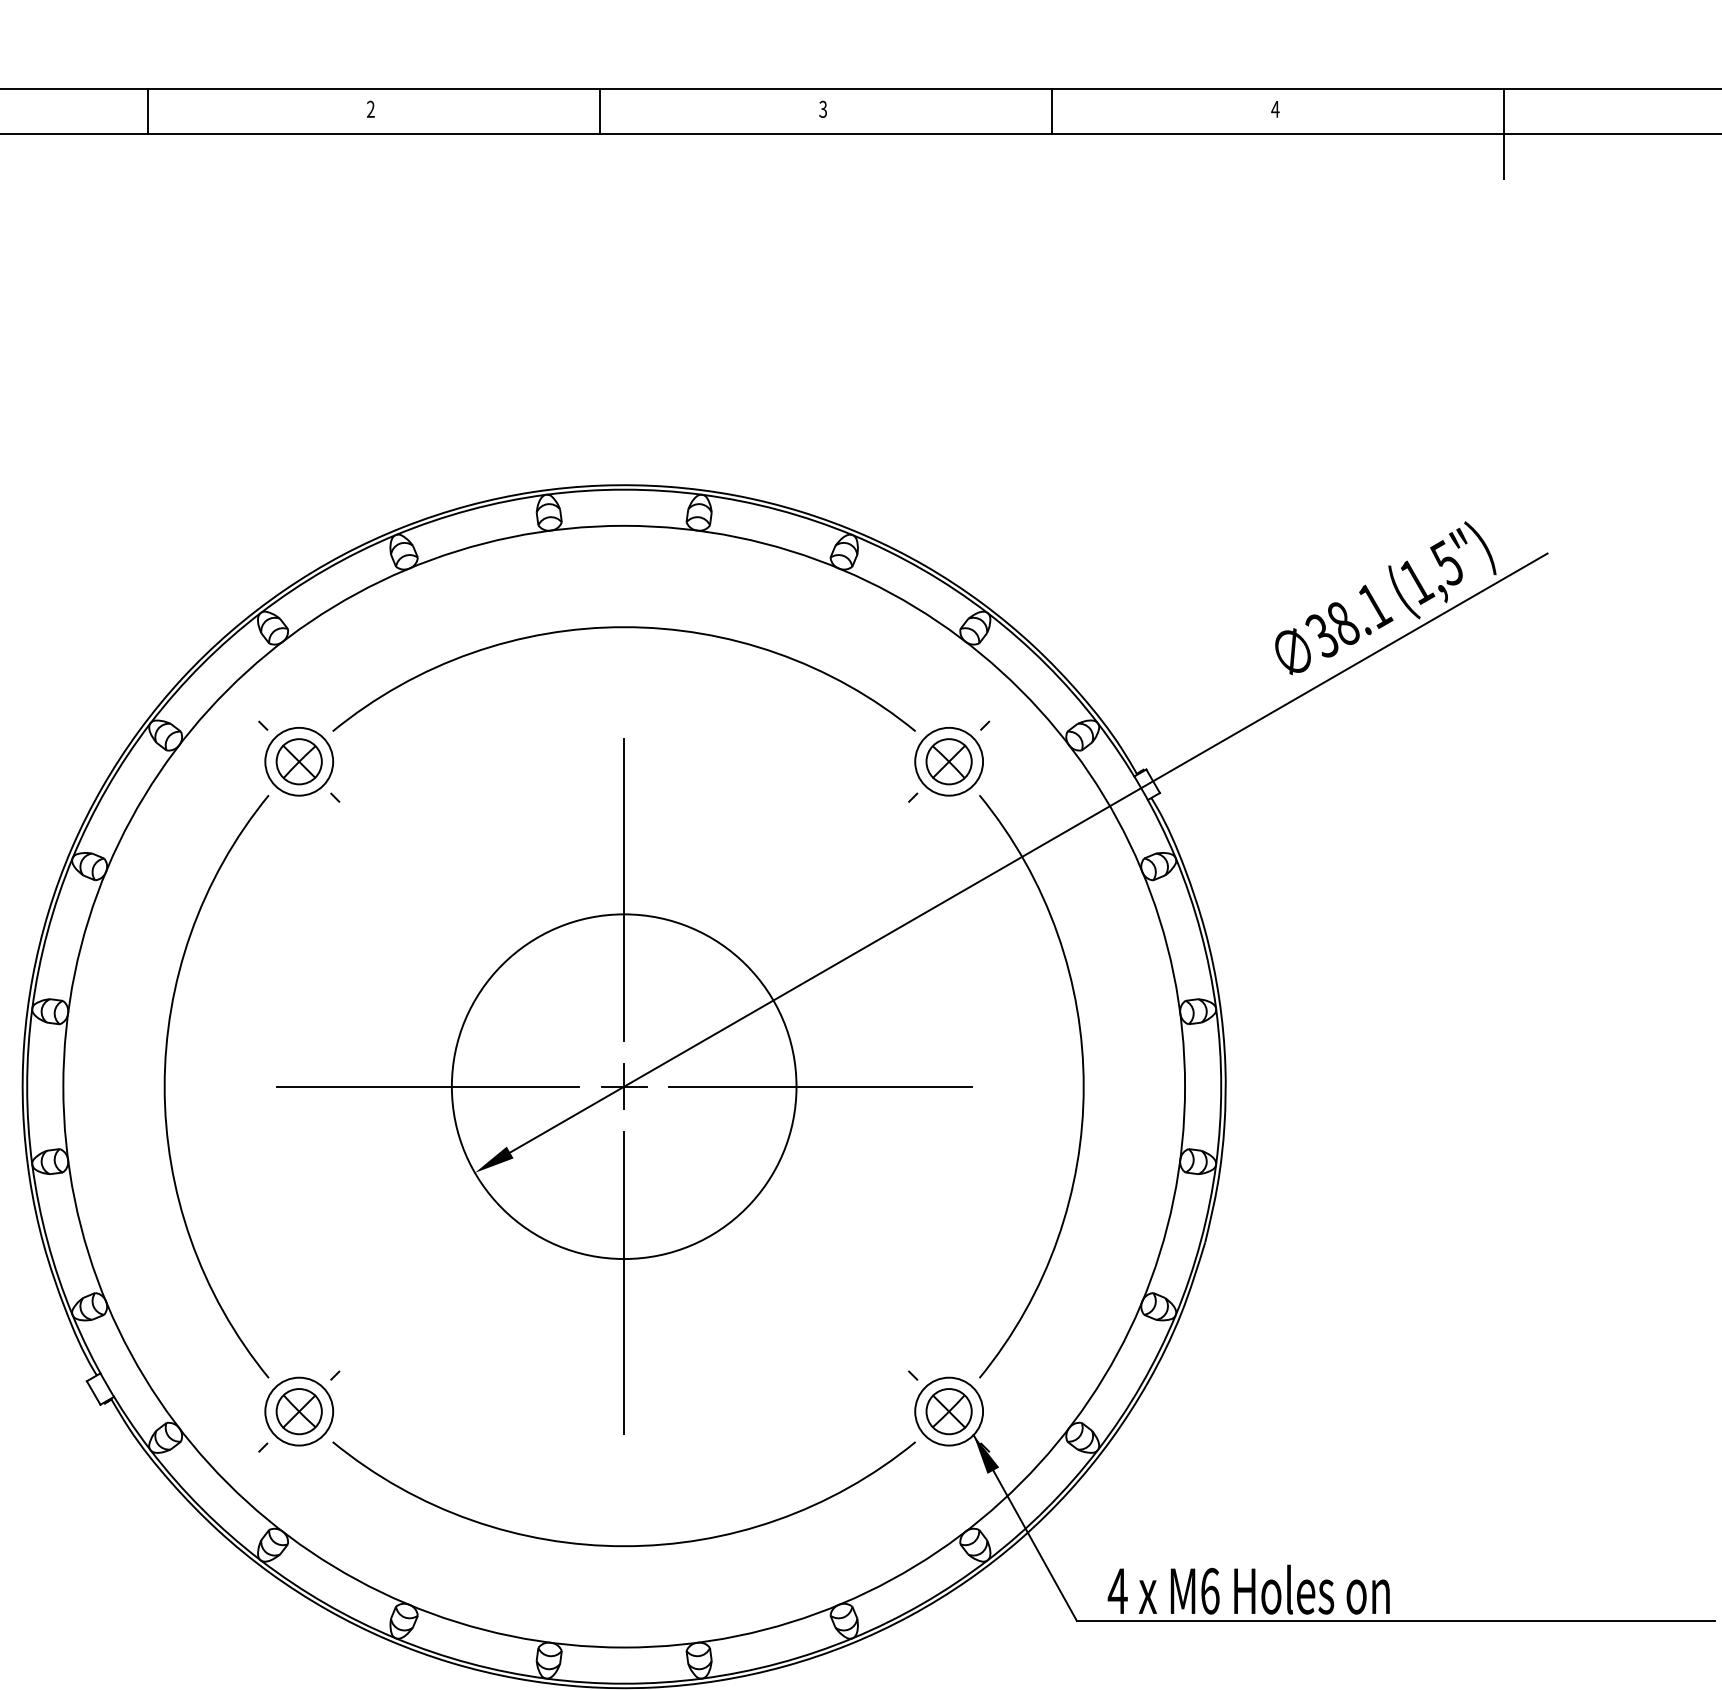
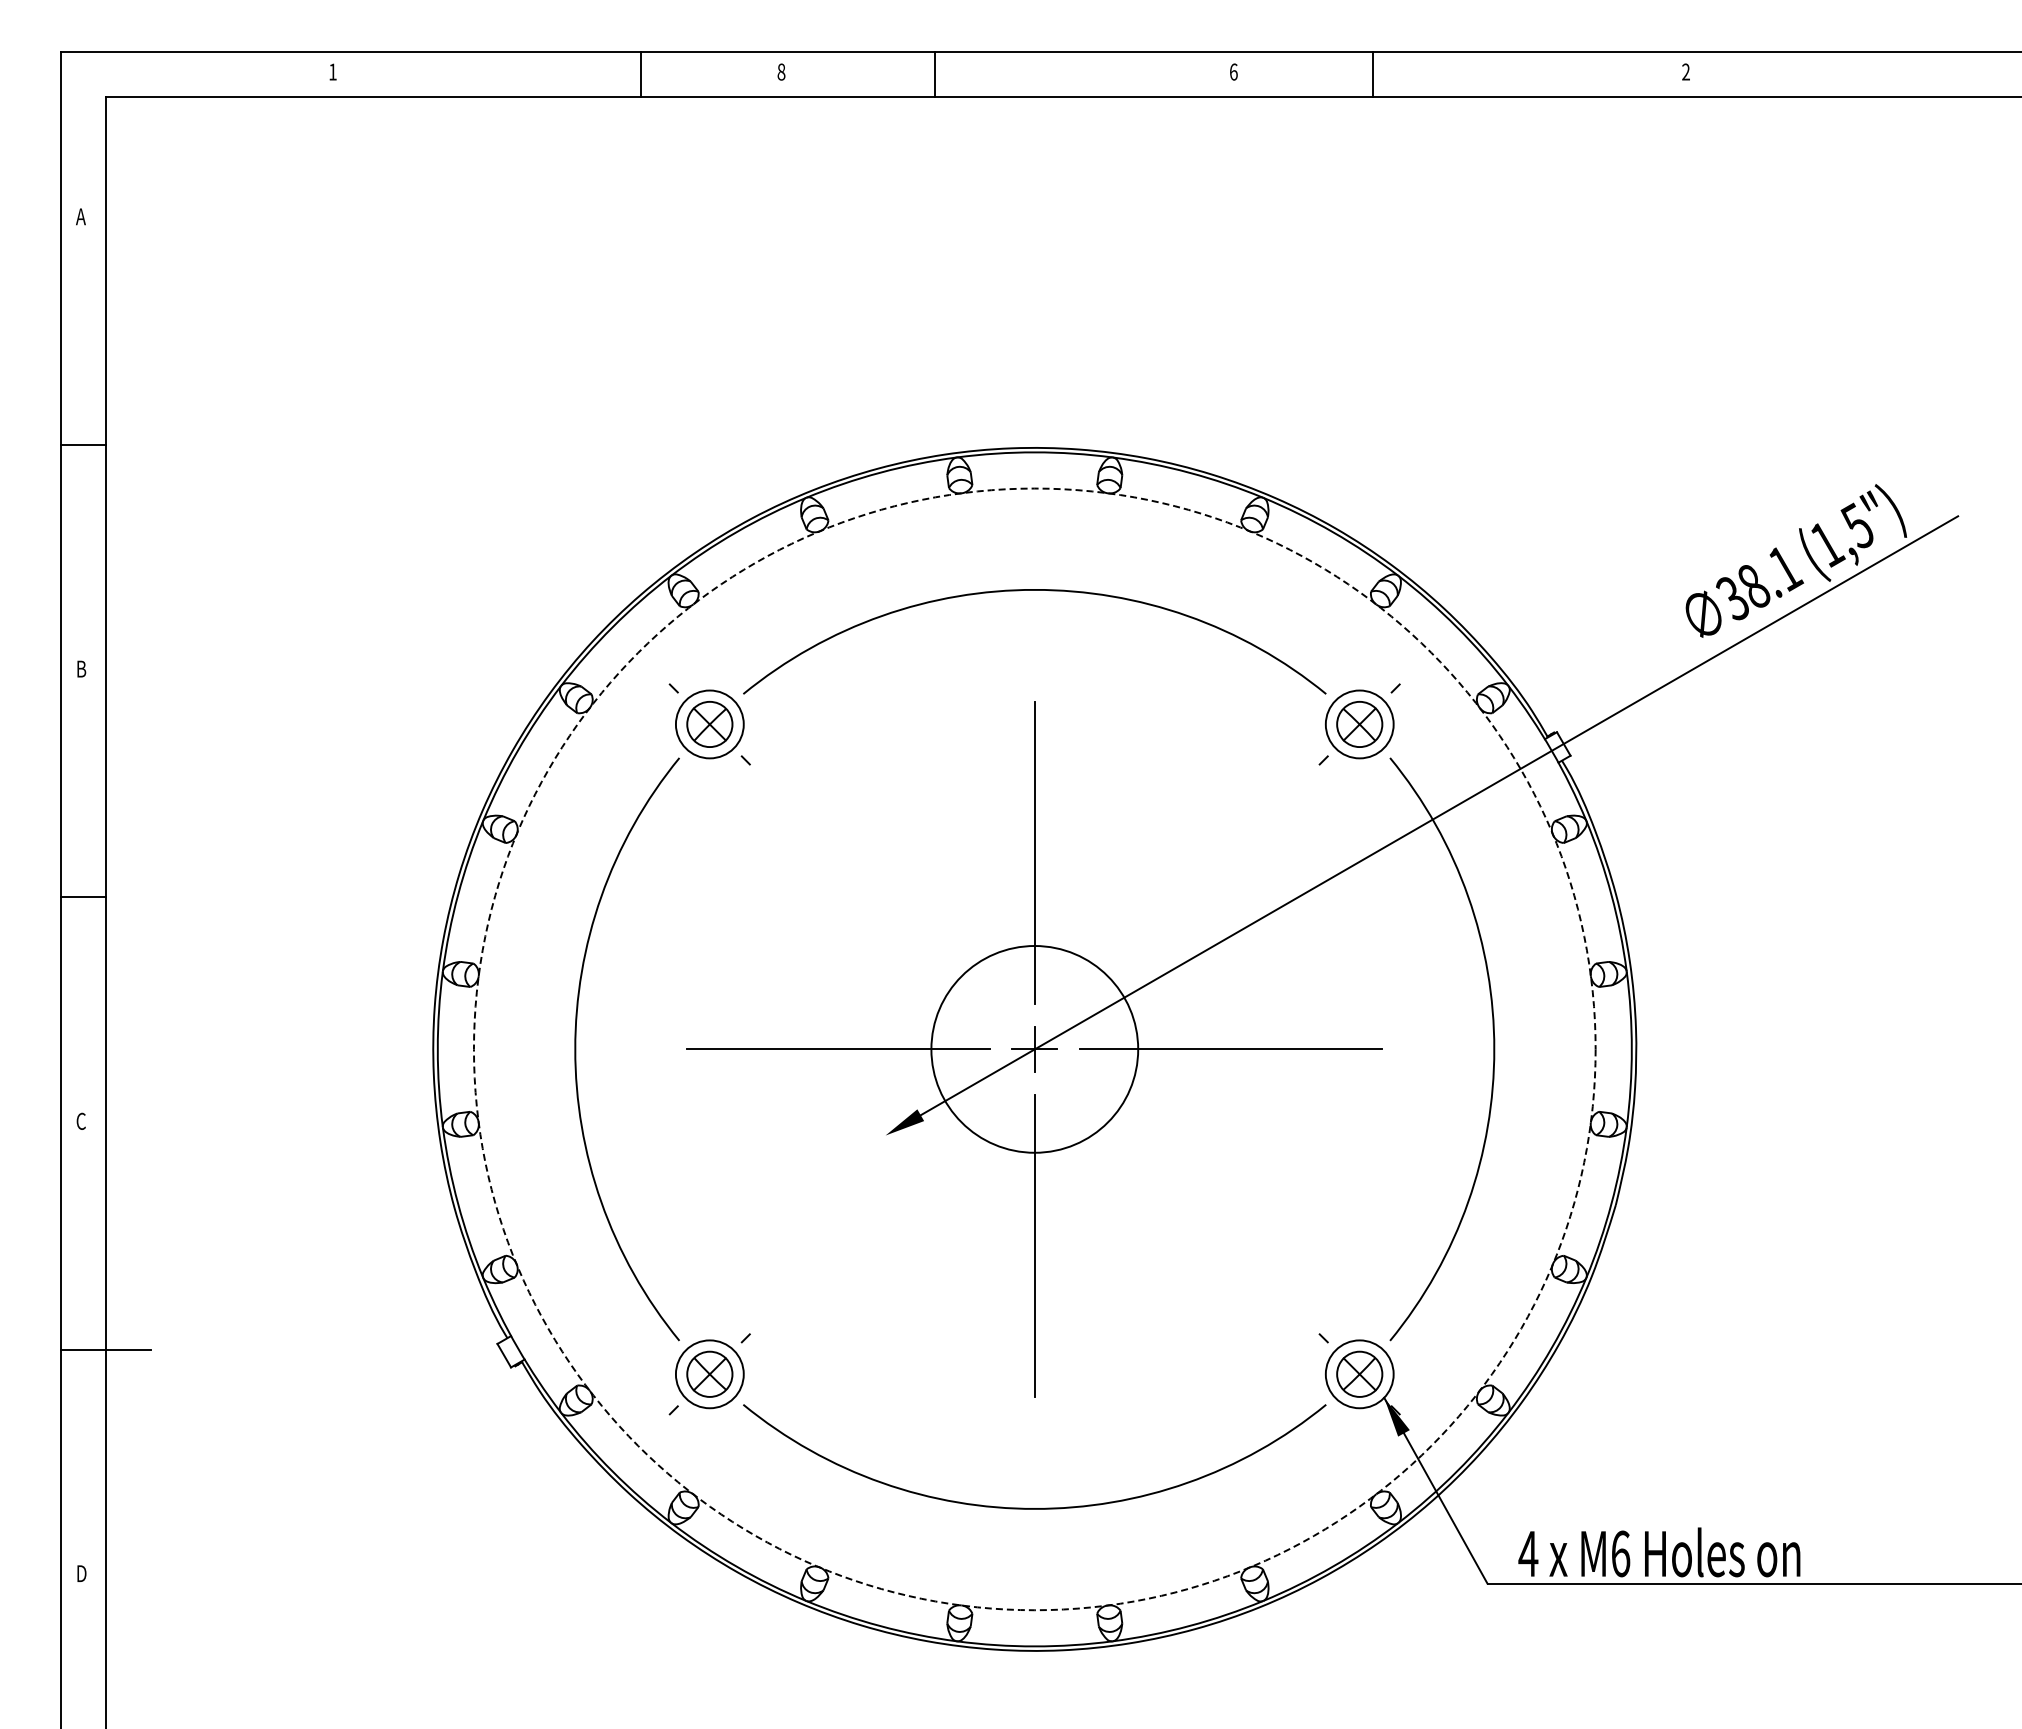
text: (370, 108) -> (781, 71), 2 -> 8
text: (822, 108) -> (1233, 71), 3 -> 6
text: (1274, 108) -> (1685, 71), 4 -> 2
line: (147, 110) -> (641, 73), moved
line: (599, 110) -> (935, 73), moved
line: (1051, 110) -> (1372, 73), moved
line: (1504, 133) -> (1915, 96), removed
circle: (623, 1086) -> (1034, 1049), size x0.6
circle: (623, 1086) -> (1034, 1049), solid -> dashed

